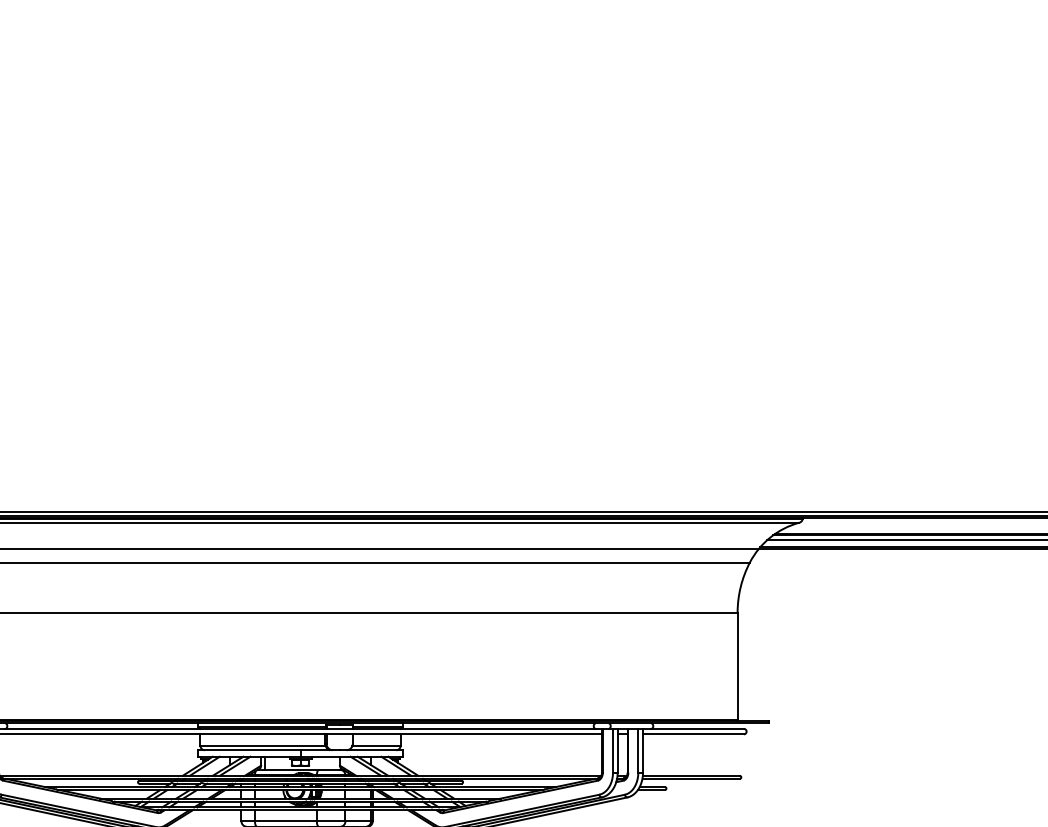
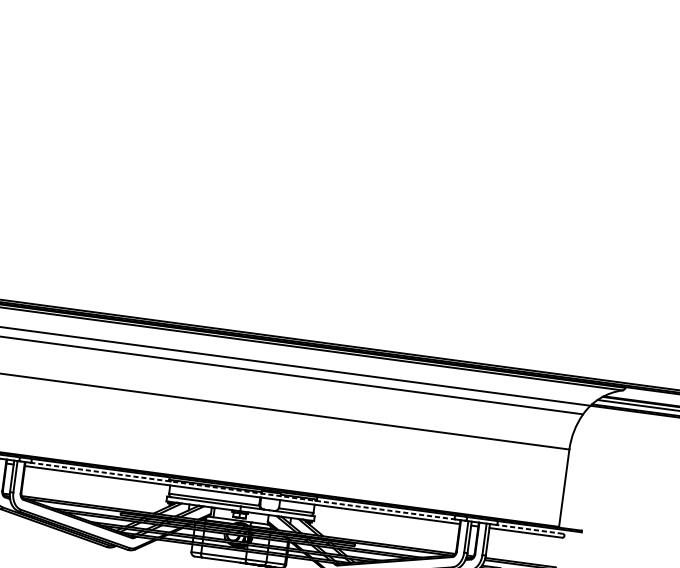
line: (300, 728) -> (242, 490), solid -> dashed
line: (697, 728) -> (529, 529), solid -> dashed

